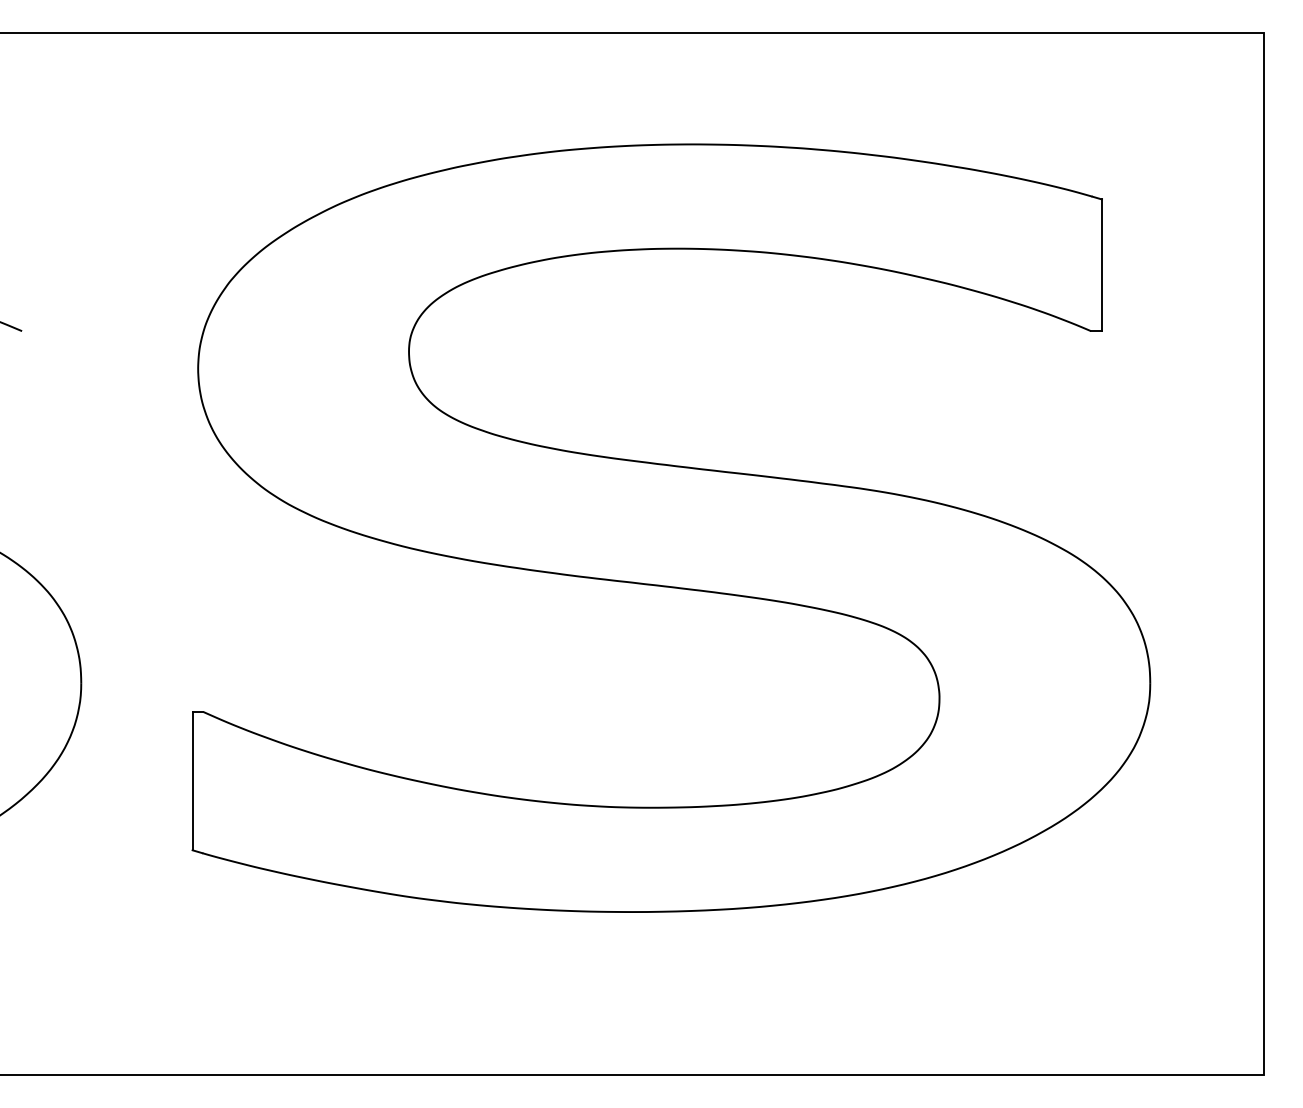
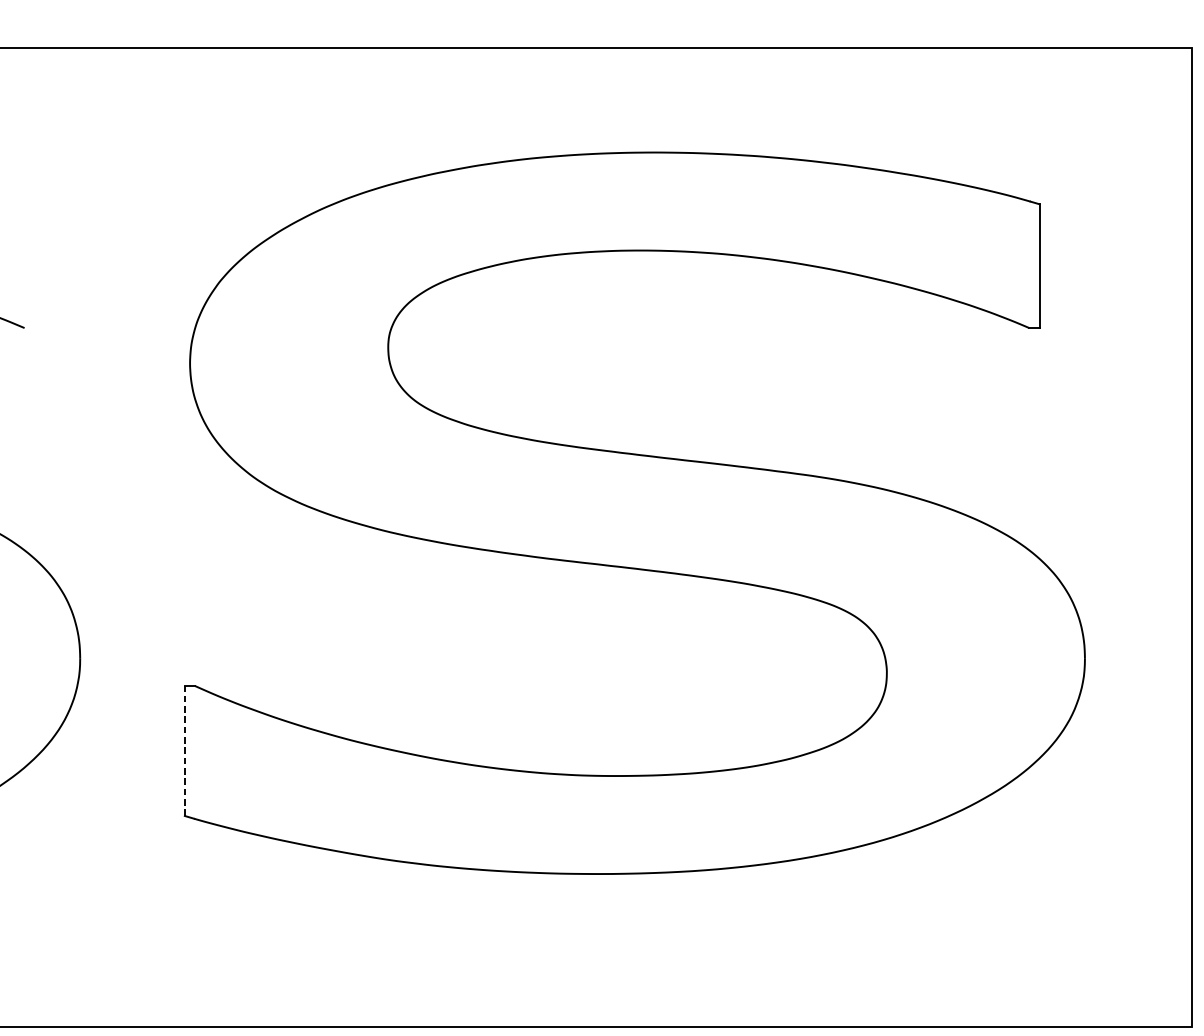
line: (192, 780) -> (184, 750), solid -> dashed

